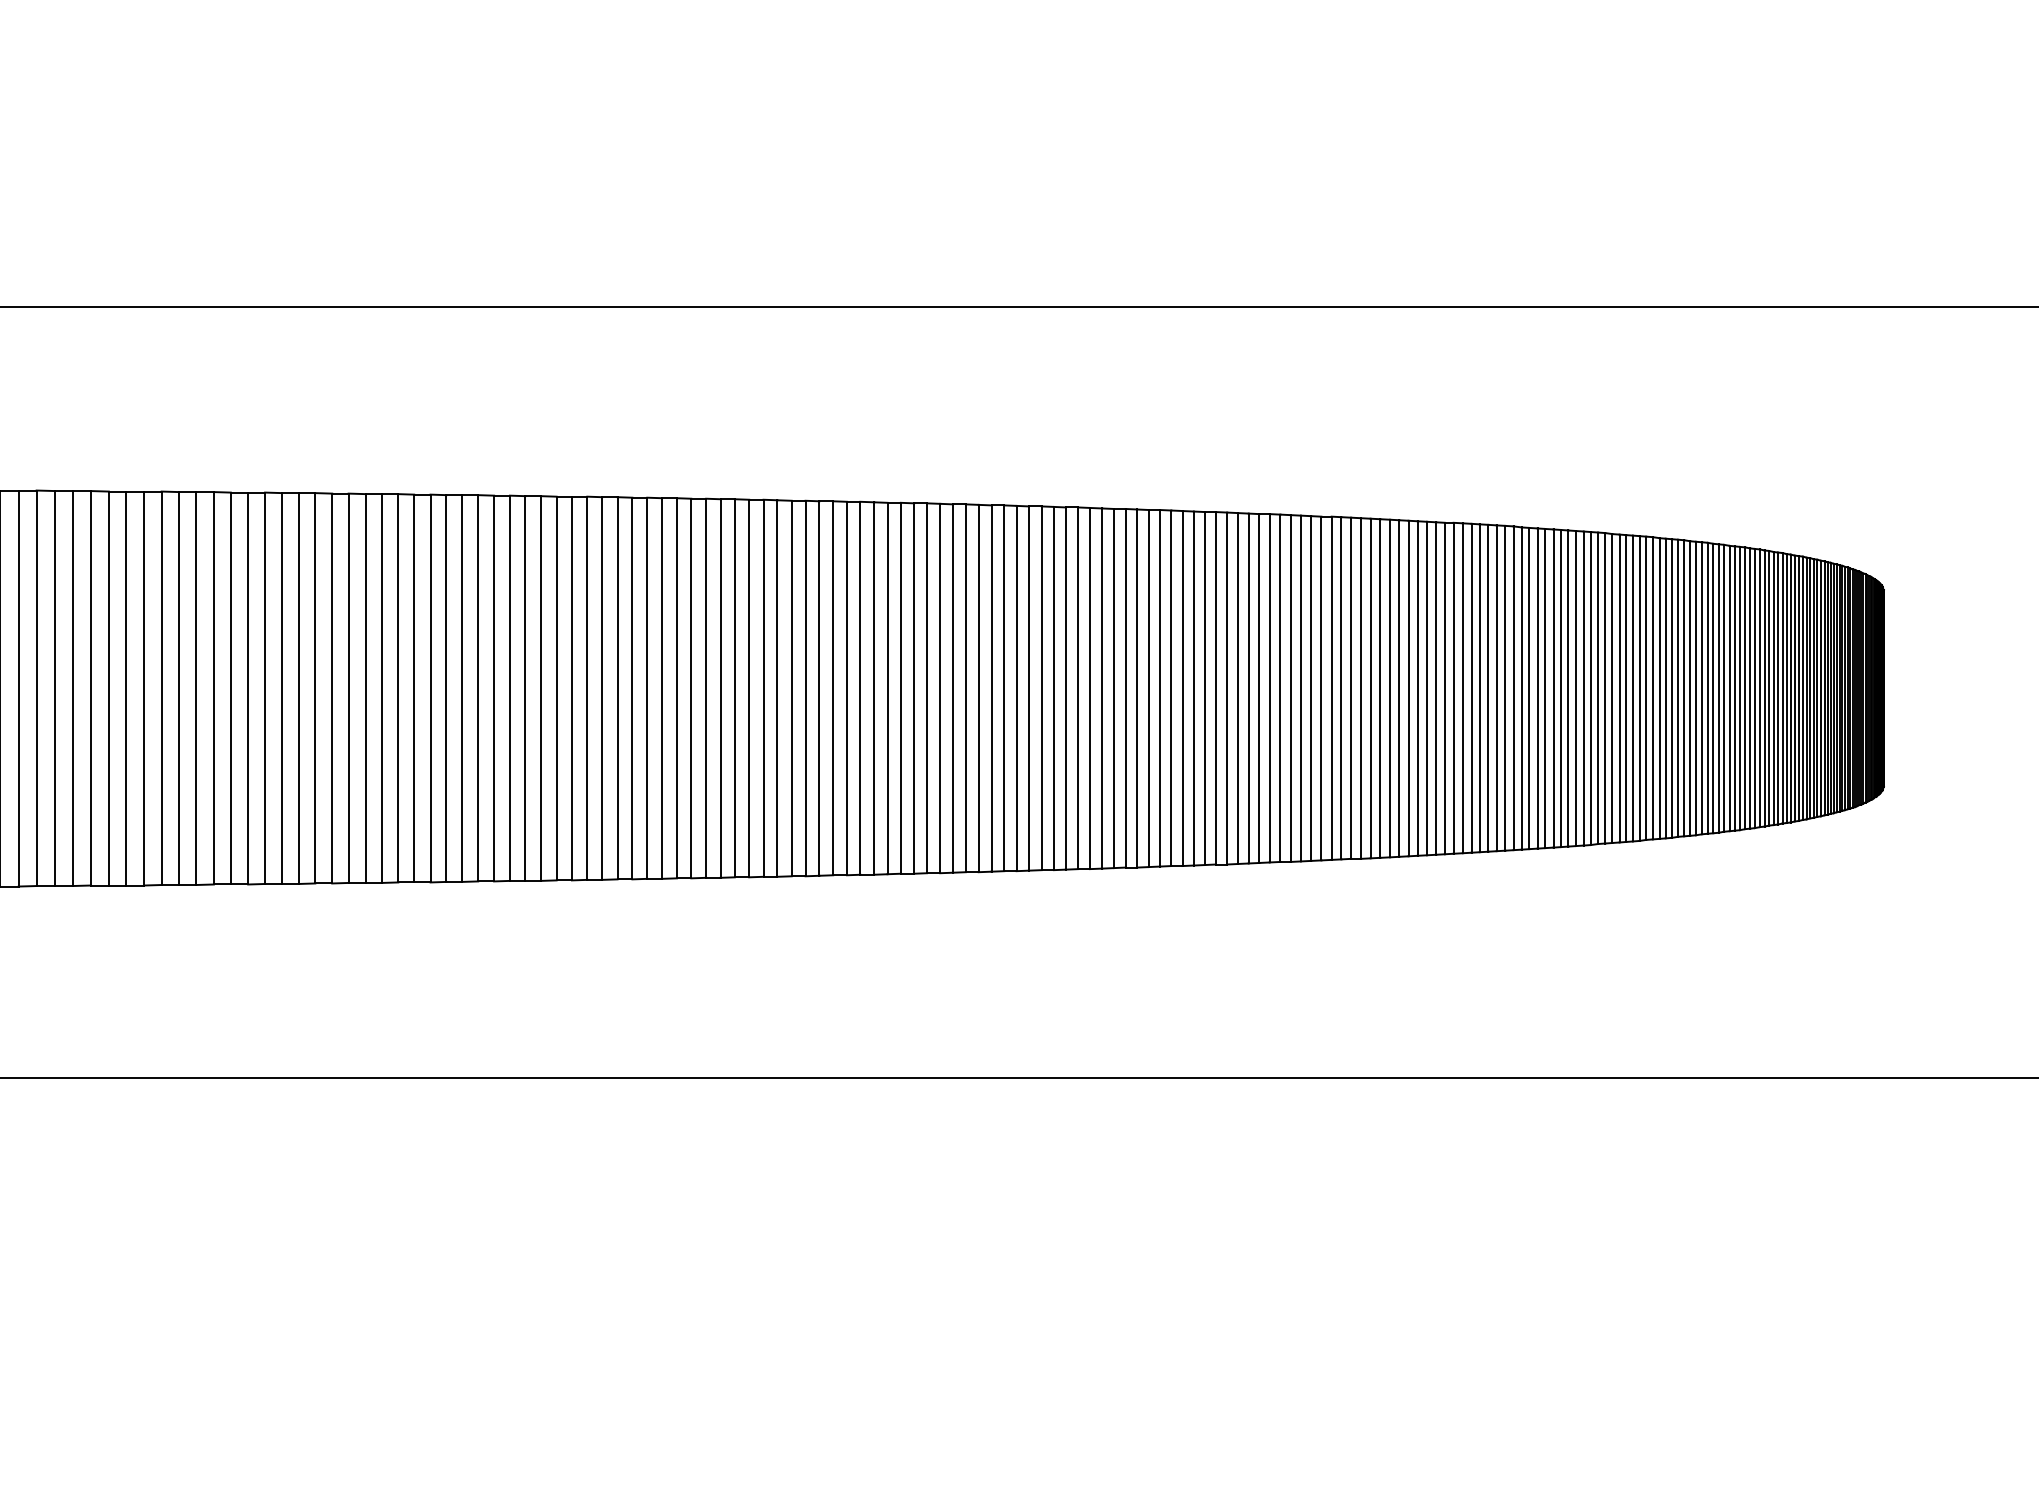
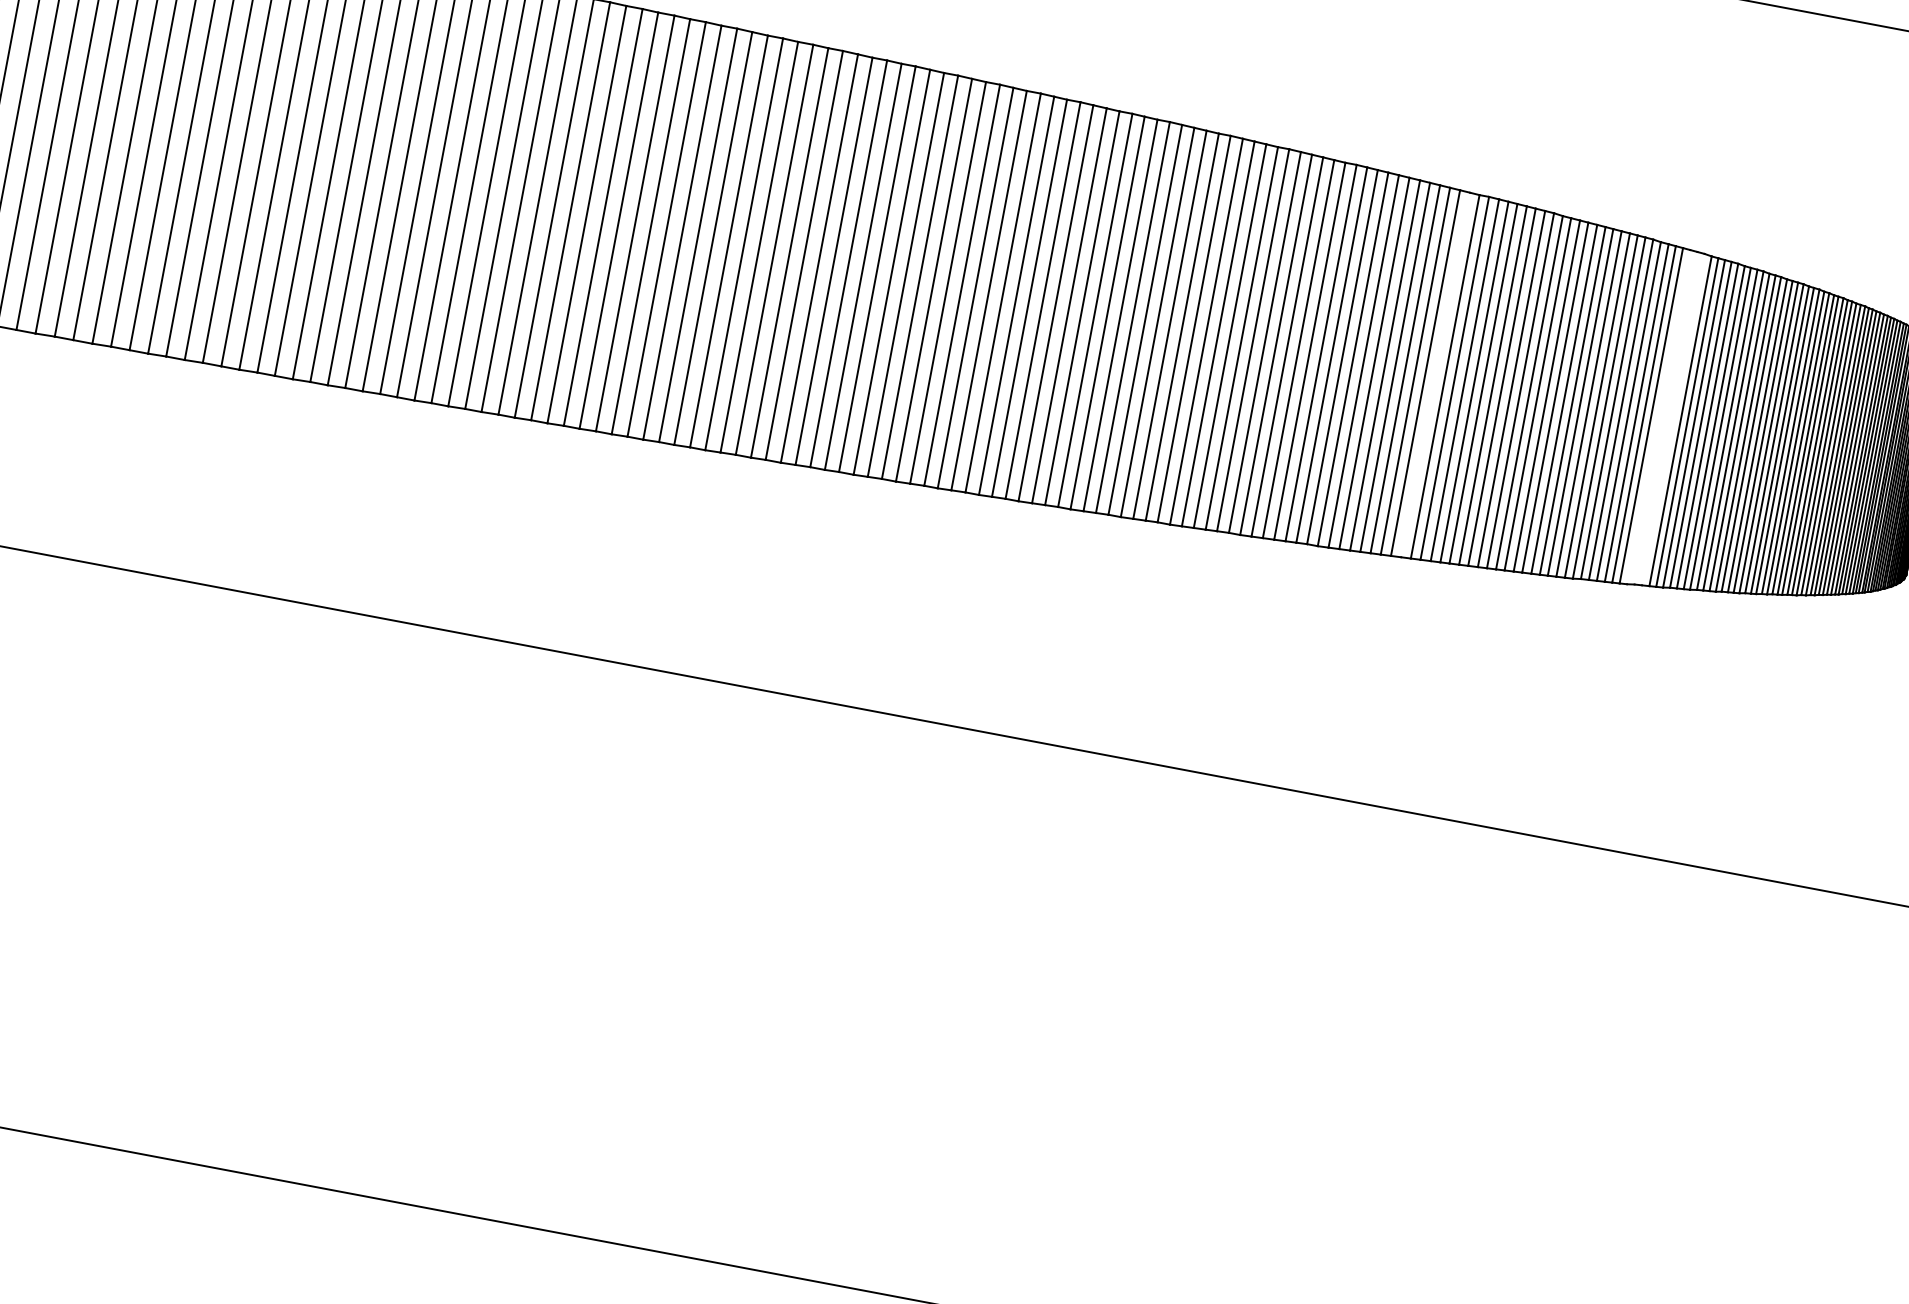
line: (1646, 687) -> (1666, 417), removed
line: (1436, 688) -> (1435, 375), removed
line: (1639, 688) -> (1658, 417), removed
line: (1652, 688) -> (1672, 419), removed

